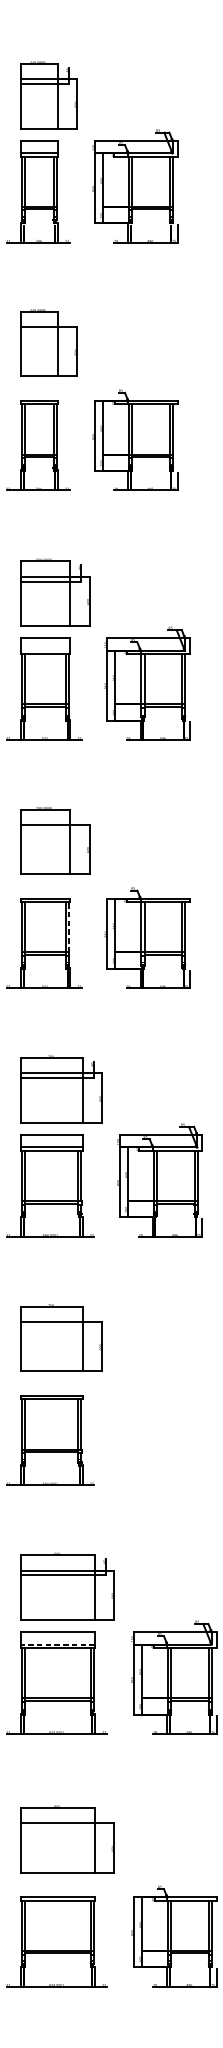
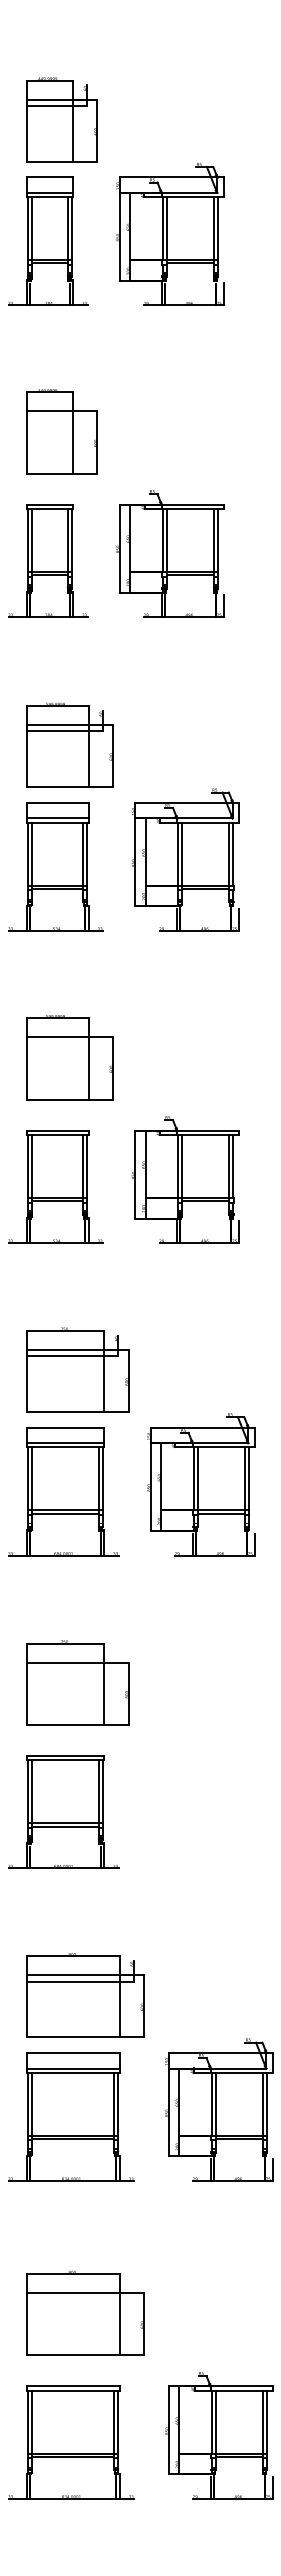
line: (45, 650) -> (57, 818), added
line: (69, 927) -> (87, 1166), dashed -> solid
line: (58, 1644) -> (73, 2068), dashed -> solid

